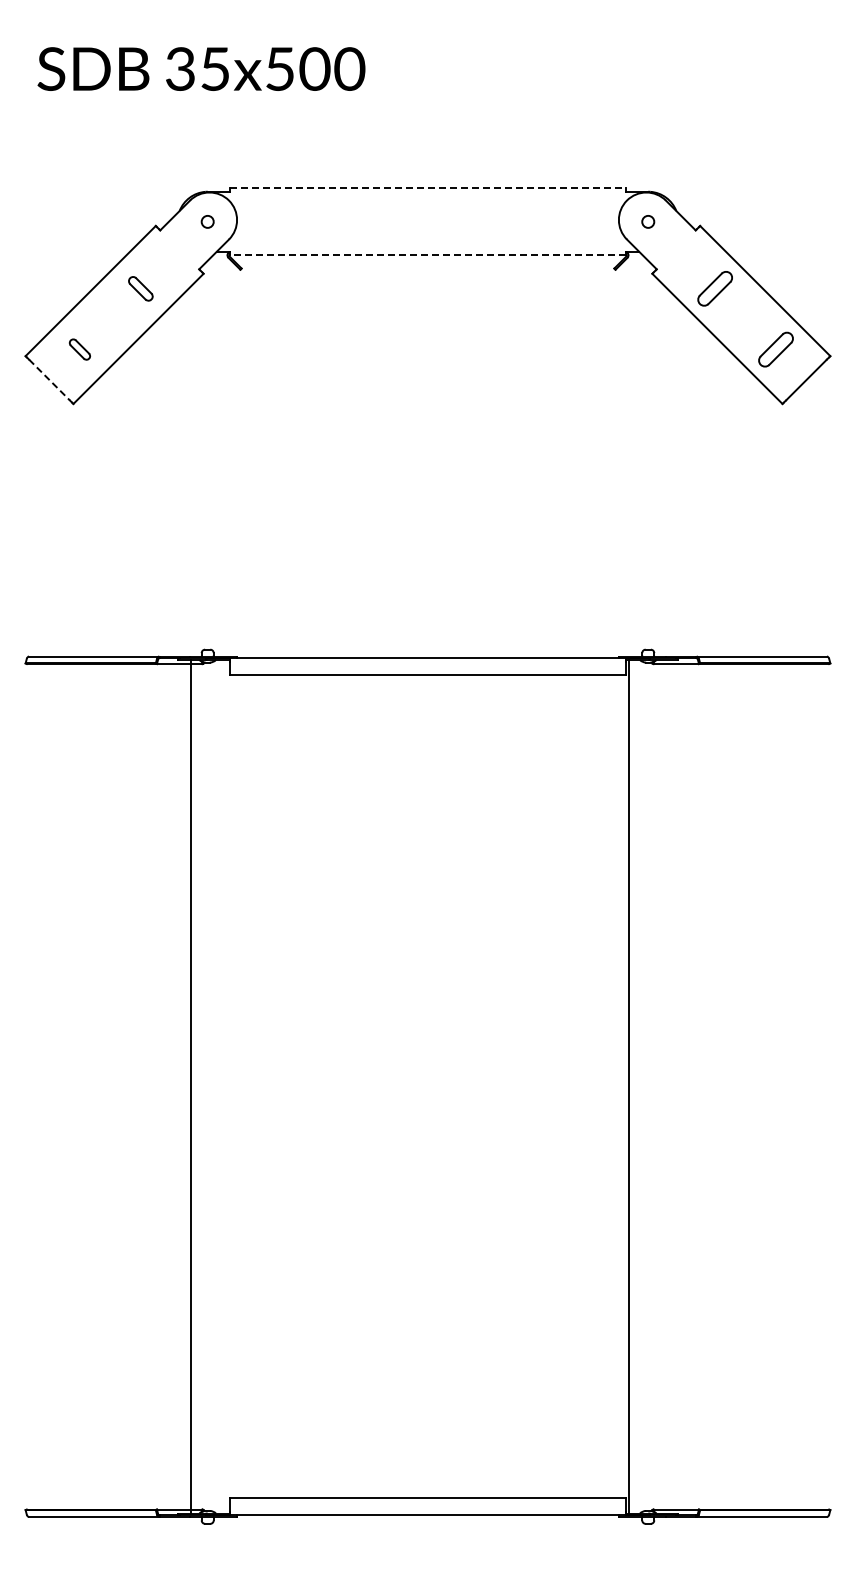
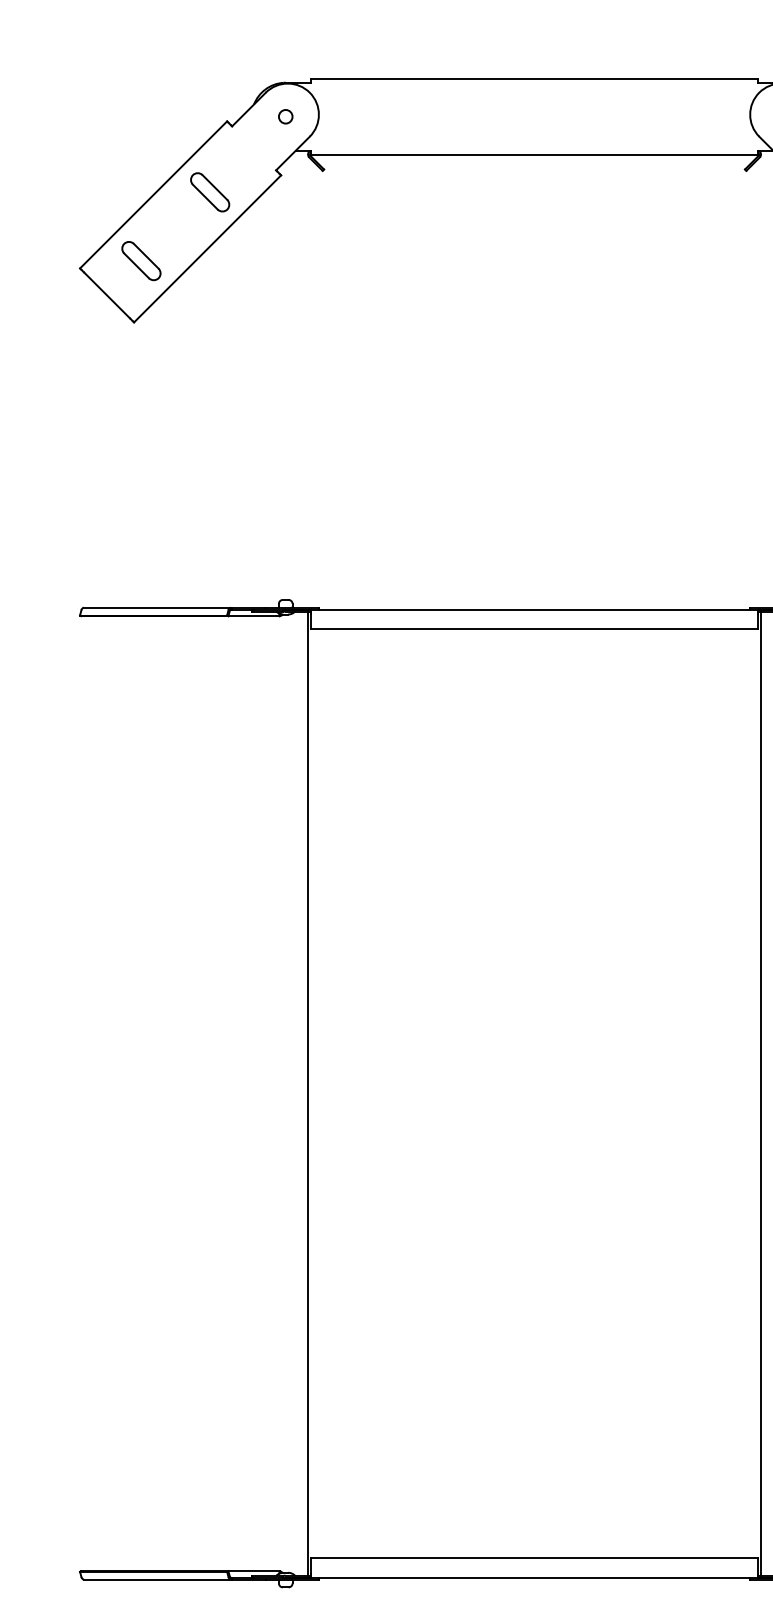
line: (427, 188) -> (533, 79), dashed -> solid
line: (427, 255) -> (533, 154), dashed -> solid
part: (140, 288) -> (209, 192), size x1.43
part: (79, 349) -> (140, 260), size x1.67
line: (49, 380) -> (107, 295), dashed -> solid
line: (191, 1086) -> (308, 1093), moved

